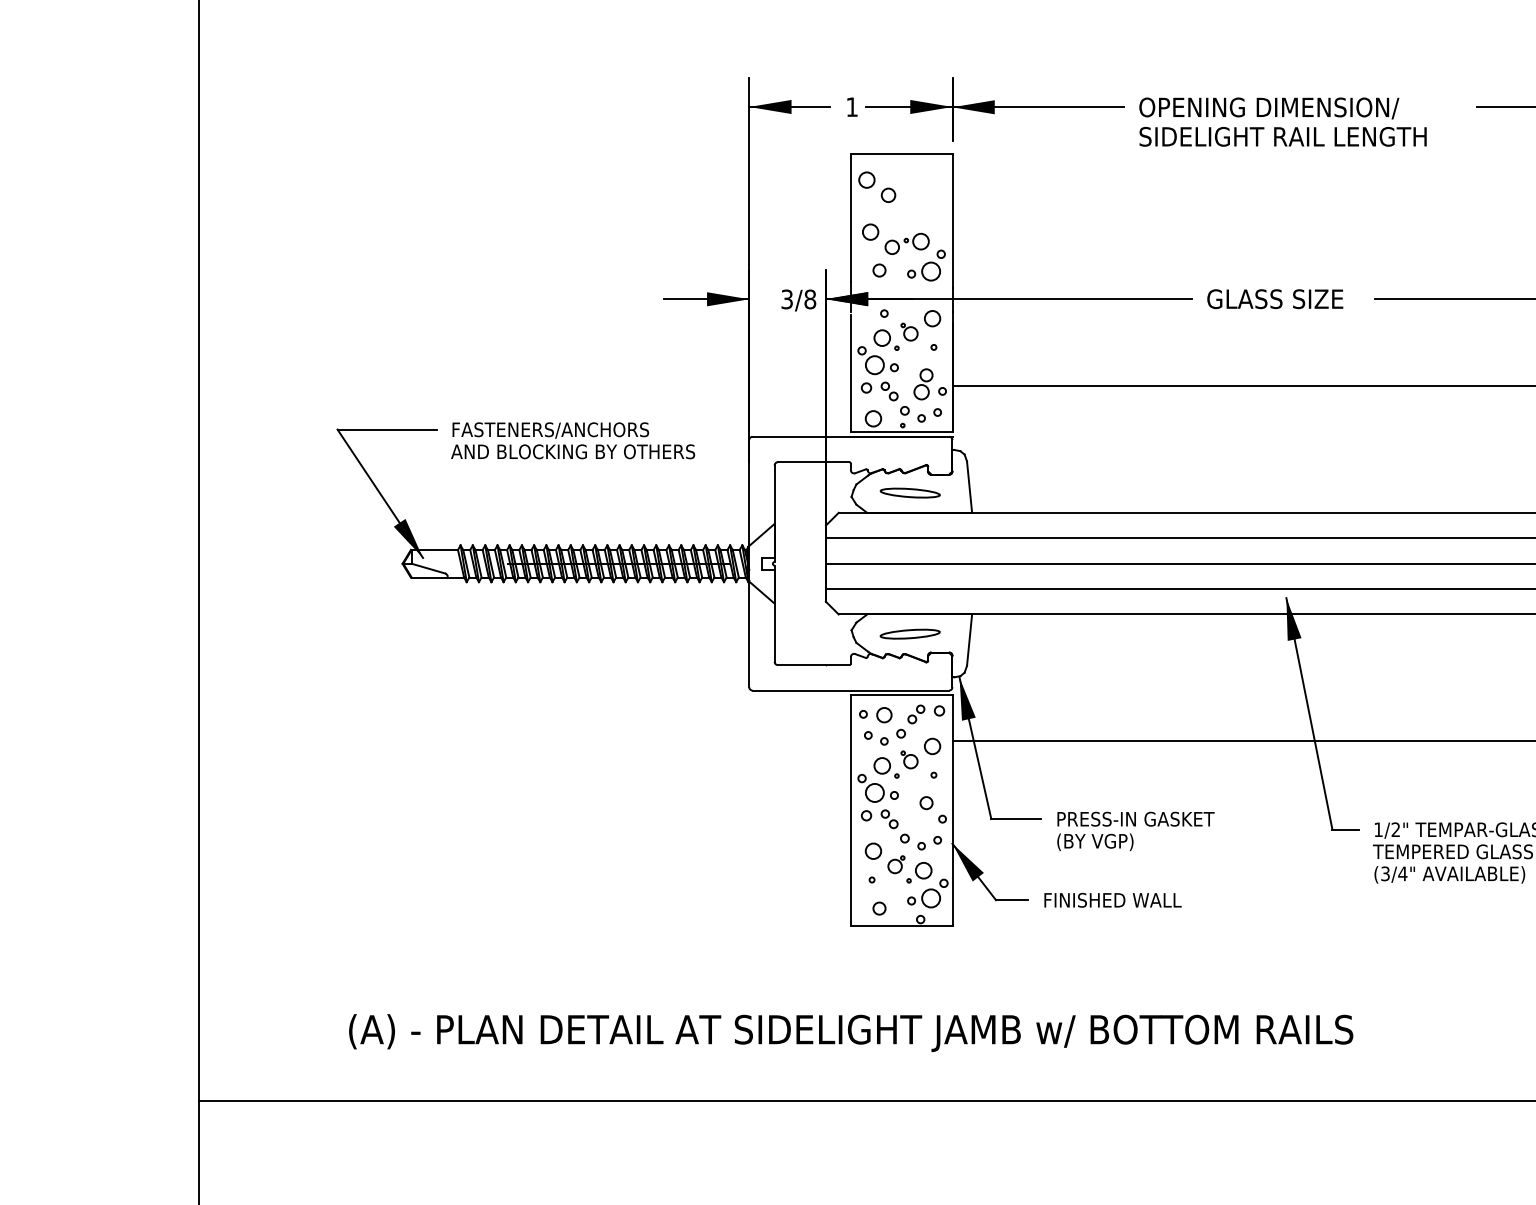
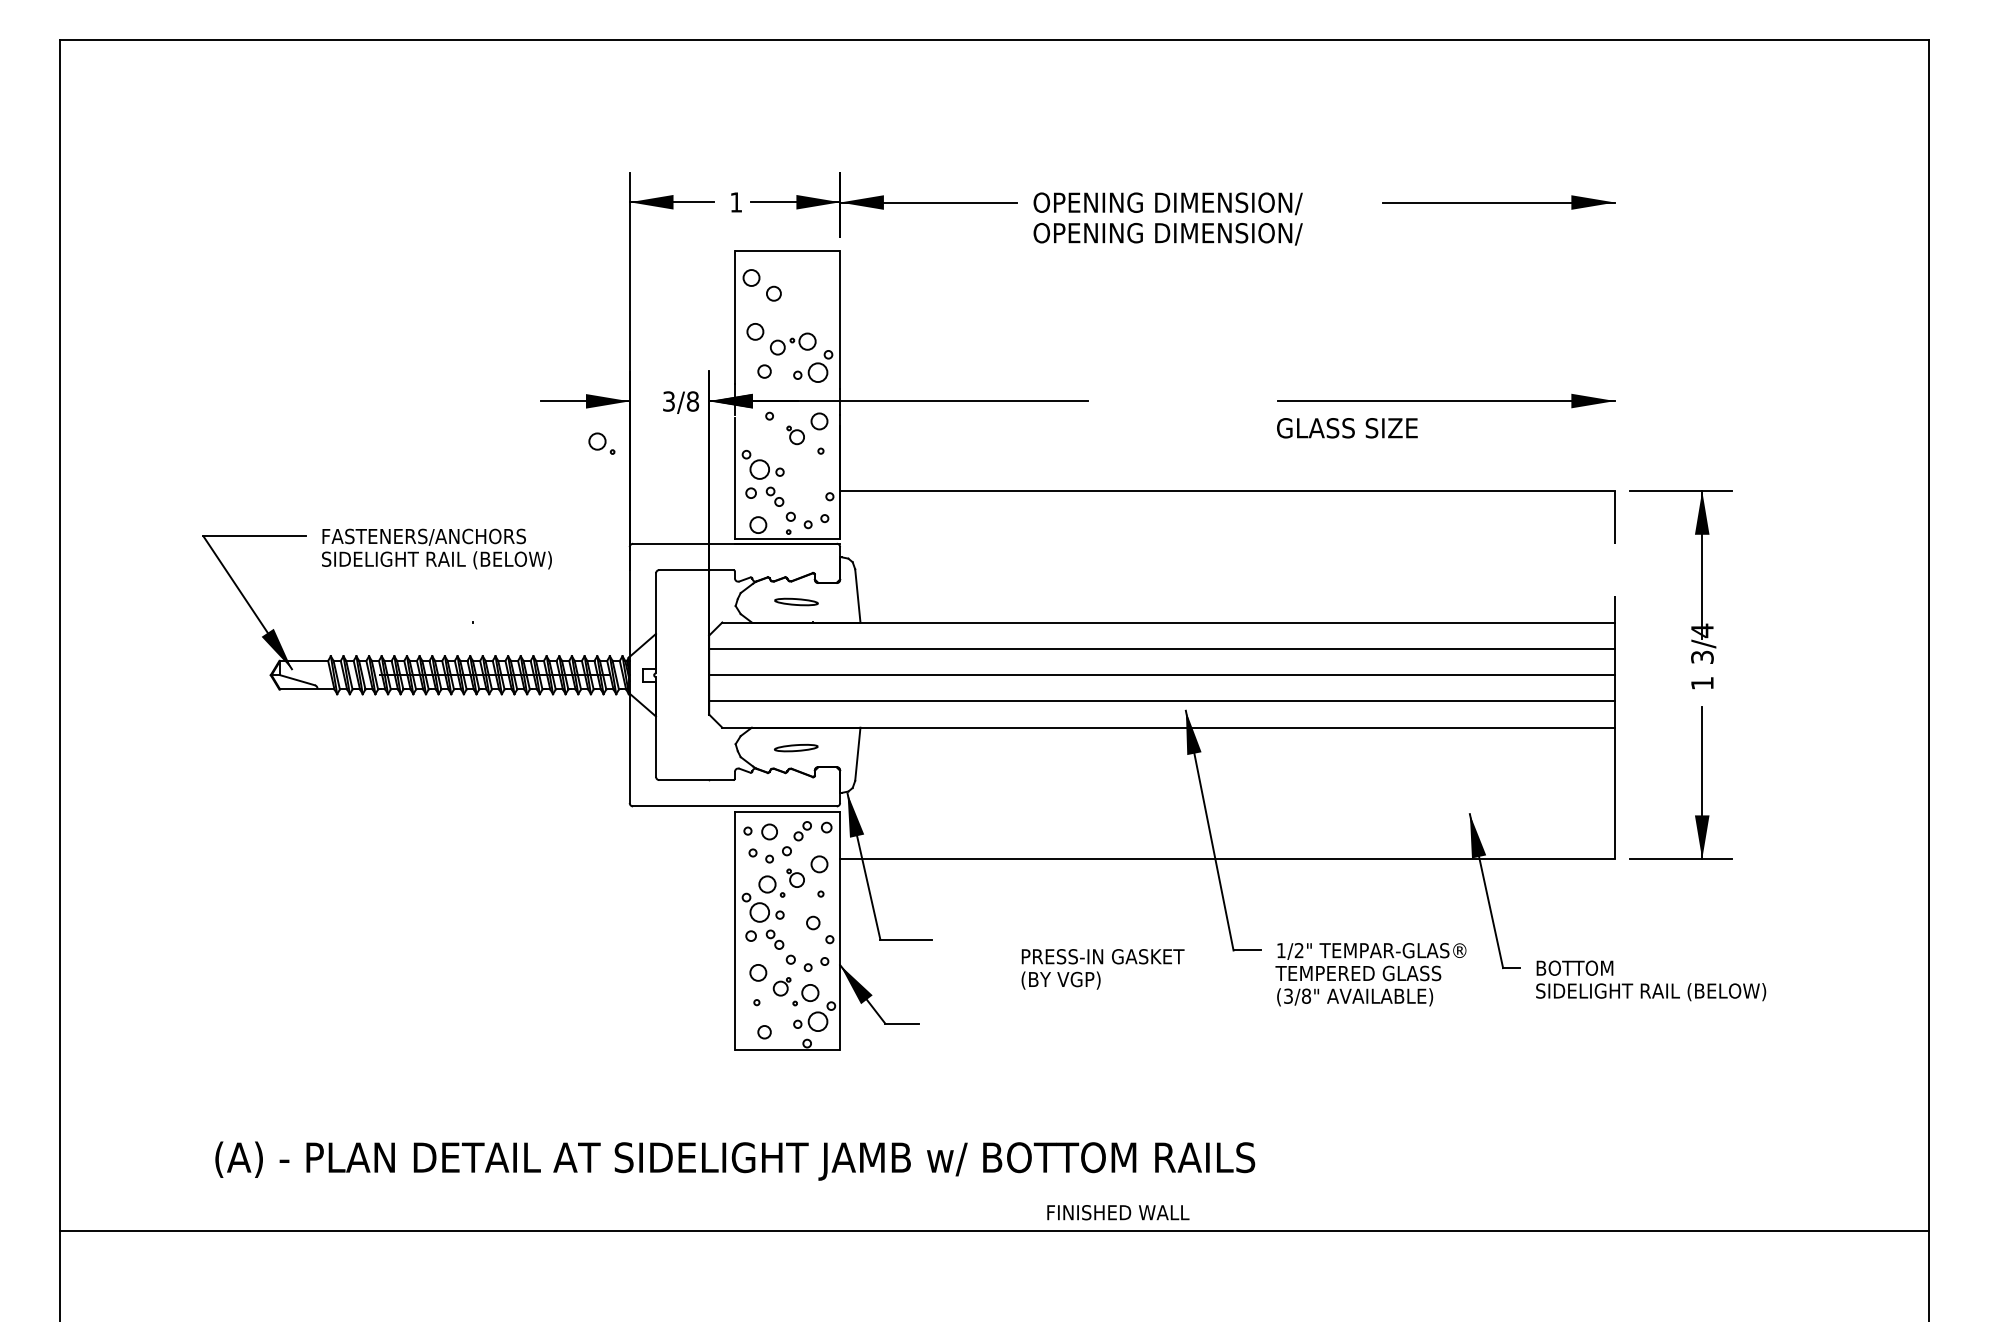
text: (1283, 137) -> (1182, 233), SIDELIGHT RAIL LENGTH -> OPENING DIMENSION/
text: (1275, 299) -> (1347, 428), moved
part: (886, 339) -> (601, 443), moved
part: (922, 384) -> (809, 489), removed
text: (573, 452) -> (447, 560), AND BLOCKING BY OTHERS -> SIDELIGHT RAIL (BELOW)
part: (910, 492) -> (796, 601), size x0.7
part: (909, 633) -> (795, 747), size x0.7
text: (1135, 831) -> (1102, 969), moved
text: (1402, 873) -> (1306, 995), (3/4" -> (3/8"
text: (1113, 900) -> (1118, 1212), moved

